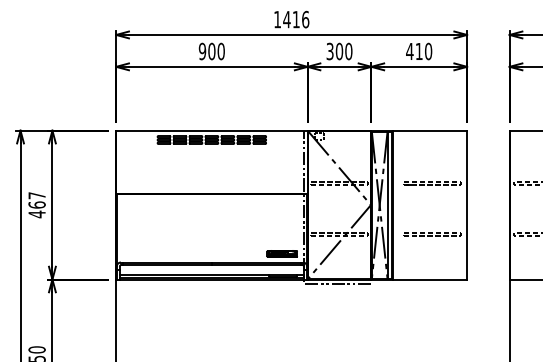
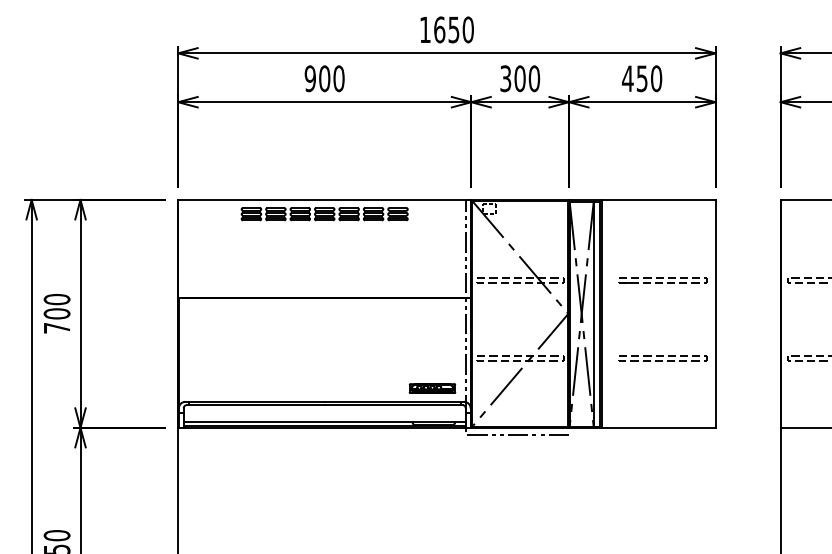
text: (296, 19) -> (454, 29), 1416 -> 1650
text: (418, 51) -> (641, 78), 410 -> 450
text: (36, 205) -> (56, 314), 467 -> 700

